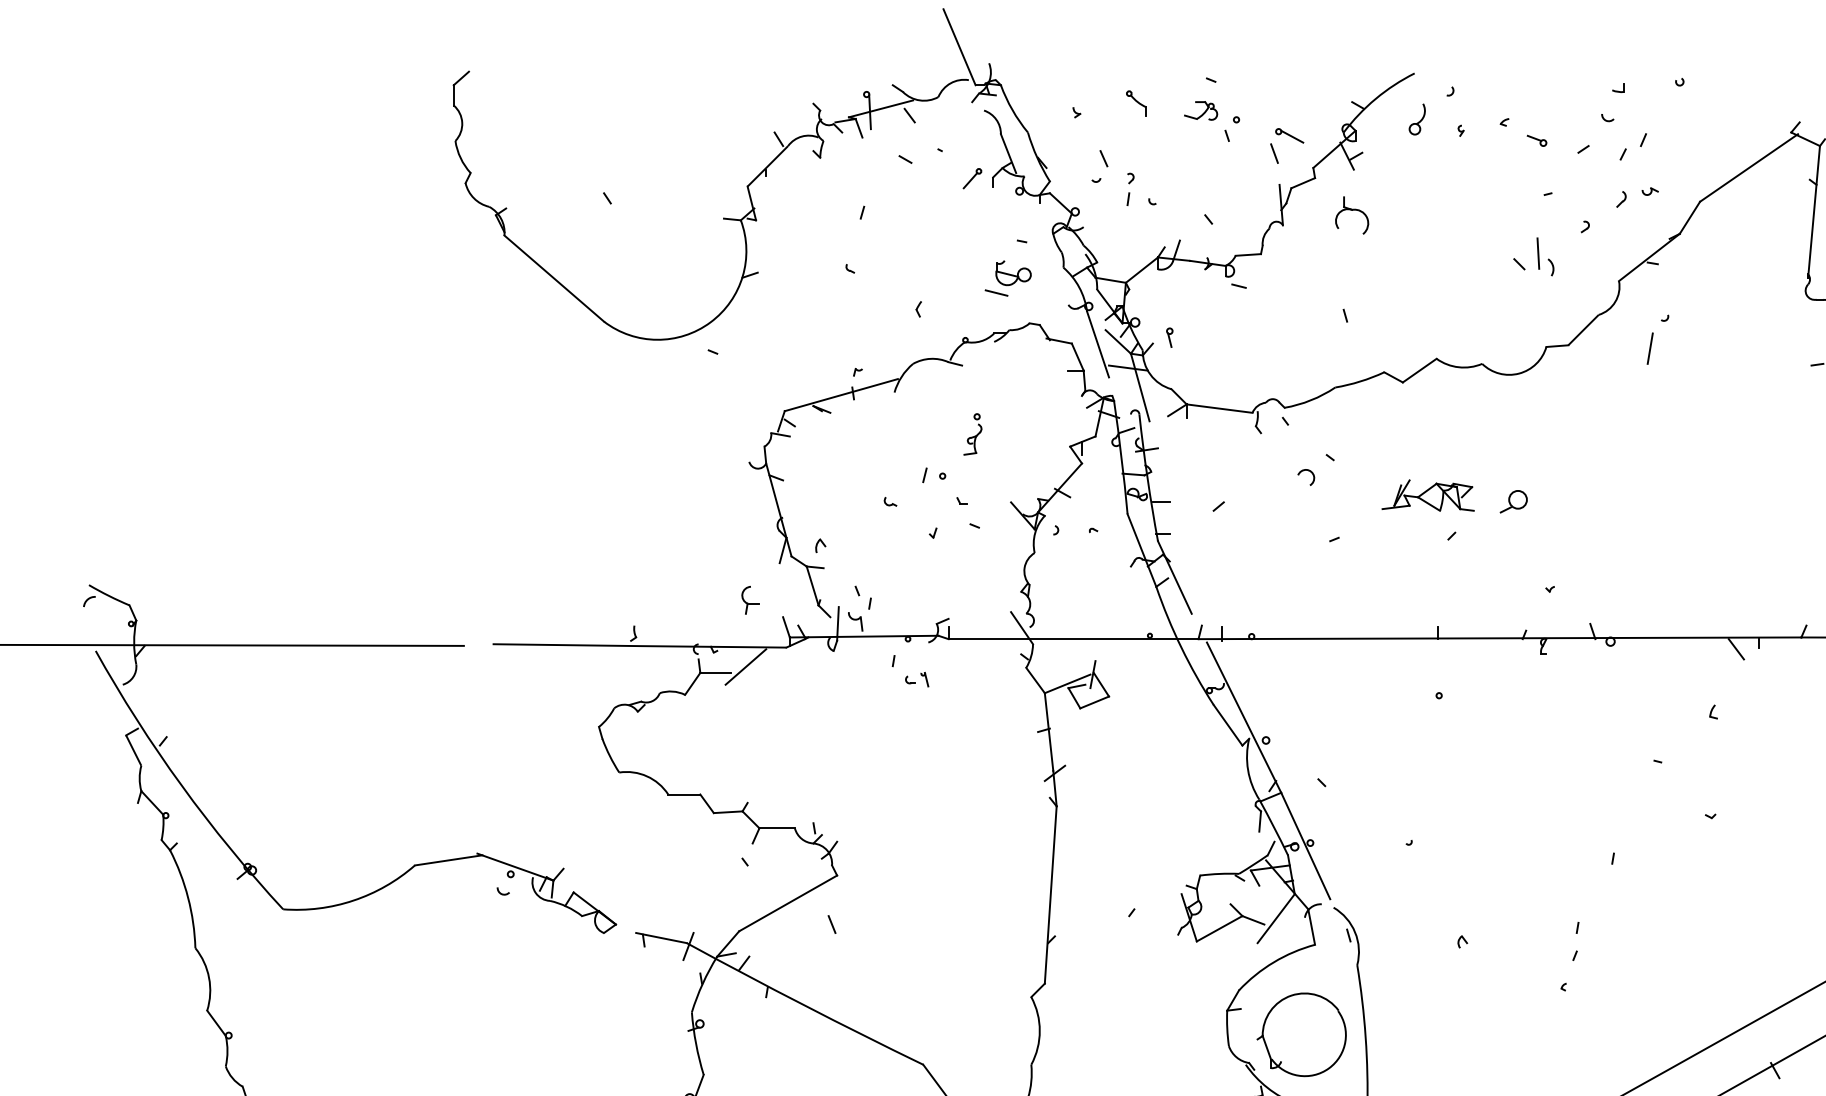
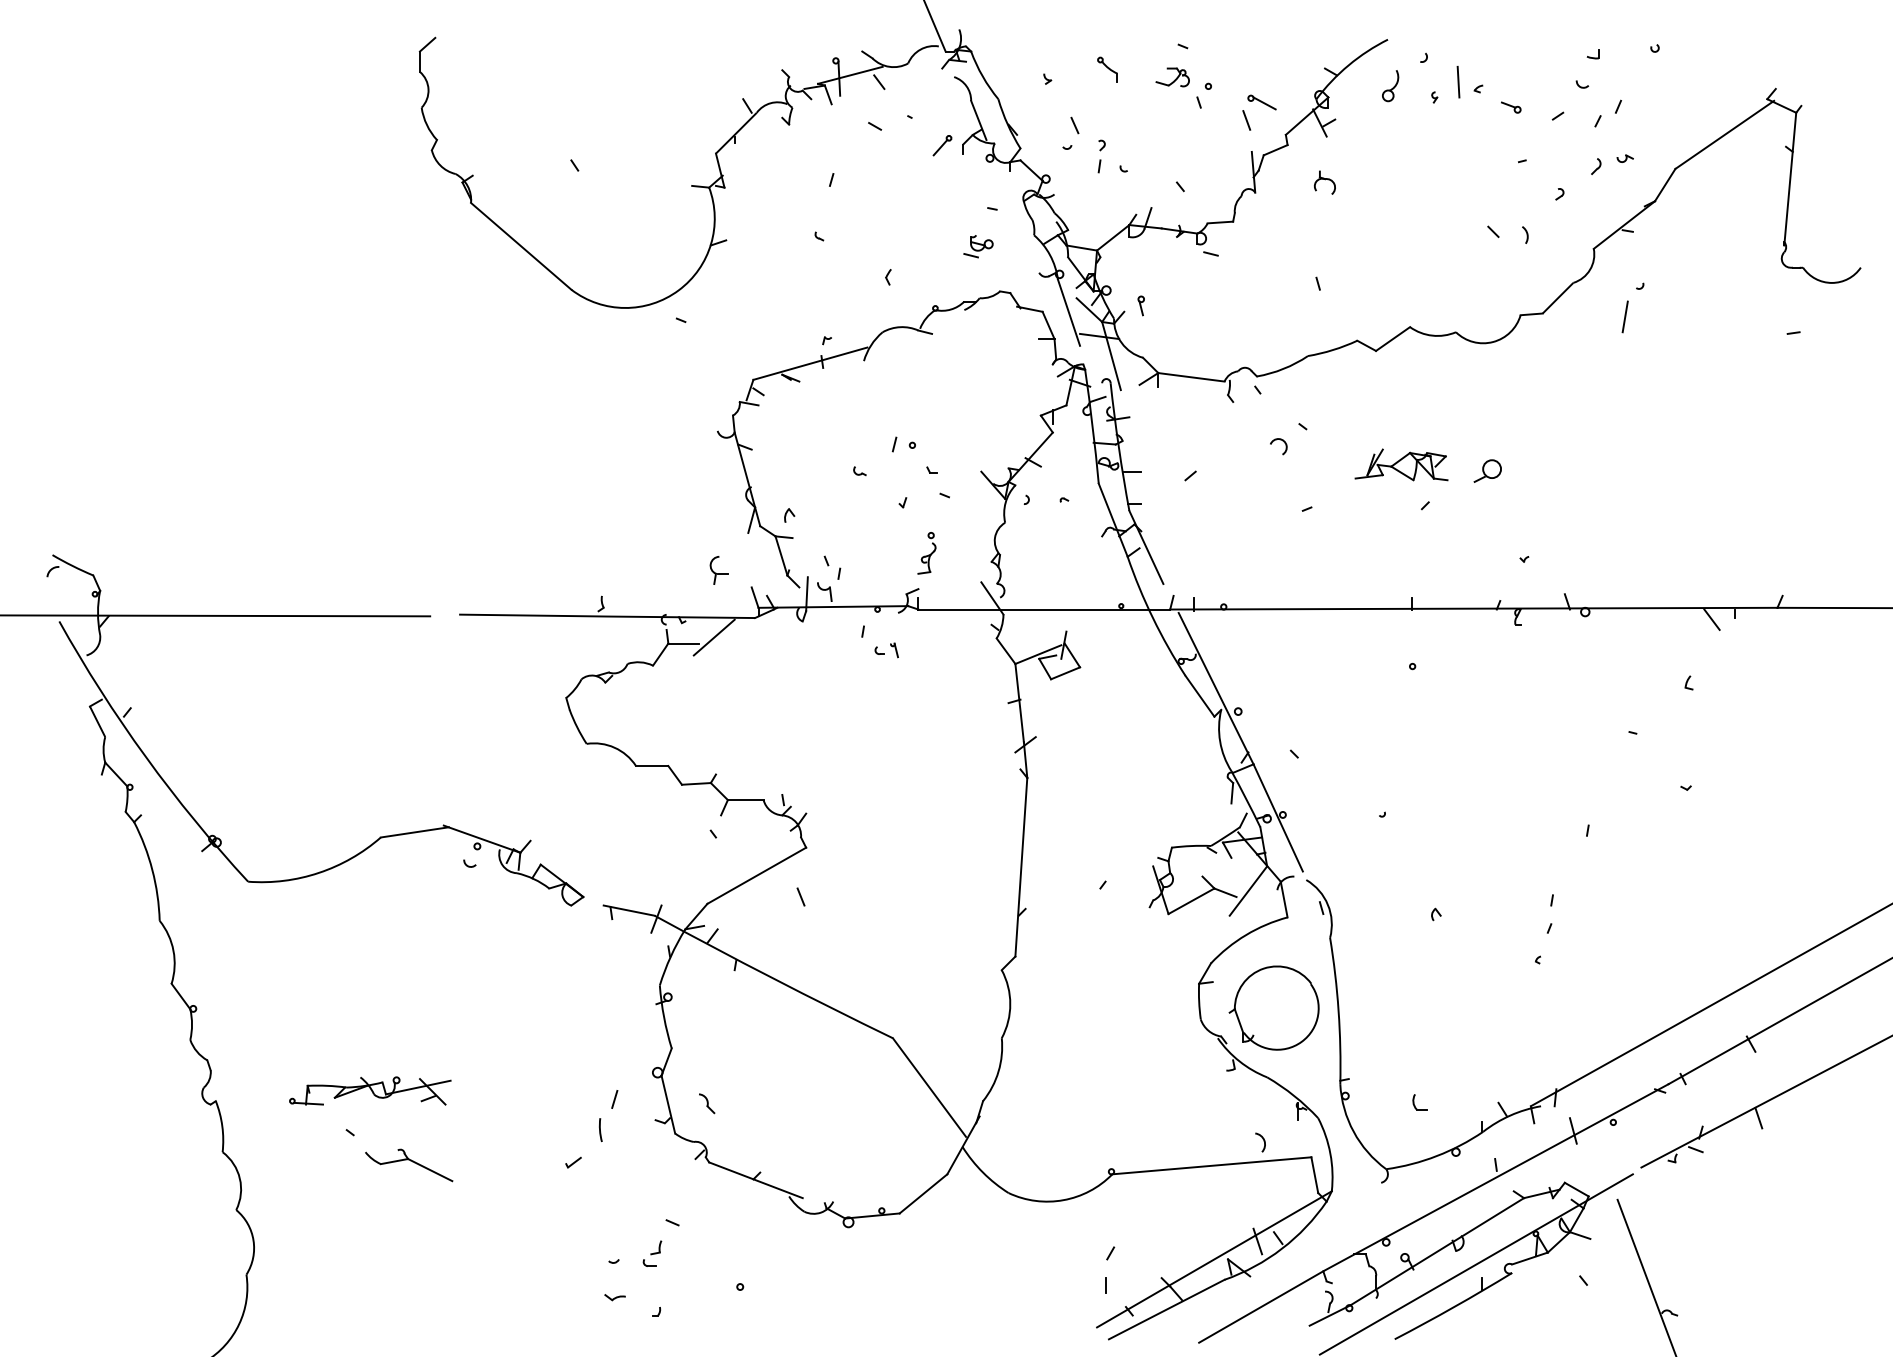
part: (1351, 215) -> (1324, 182), size x0.62
line: (1538, 253) -> (1458, 82), moved
part: (1008, 278) -> (978, 246), size x0.62
part: (972, 434) -> (926, 553), moved

